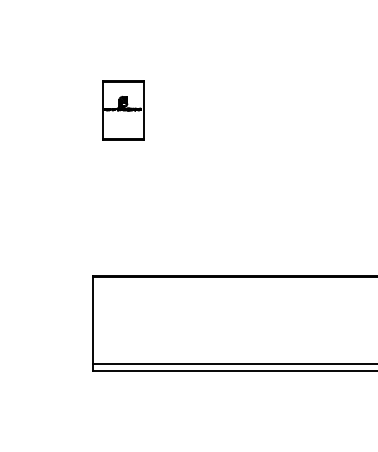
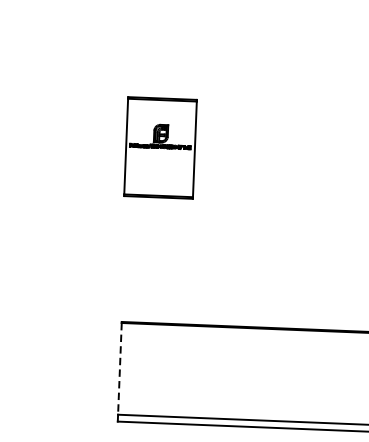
part: (123, 110) -> (160, 148), size x1.6
line: (93, 321) -> (120, 369), solid -> dashed

